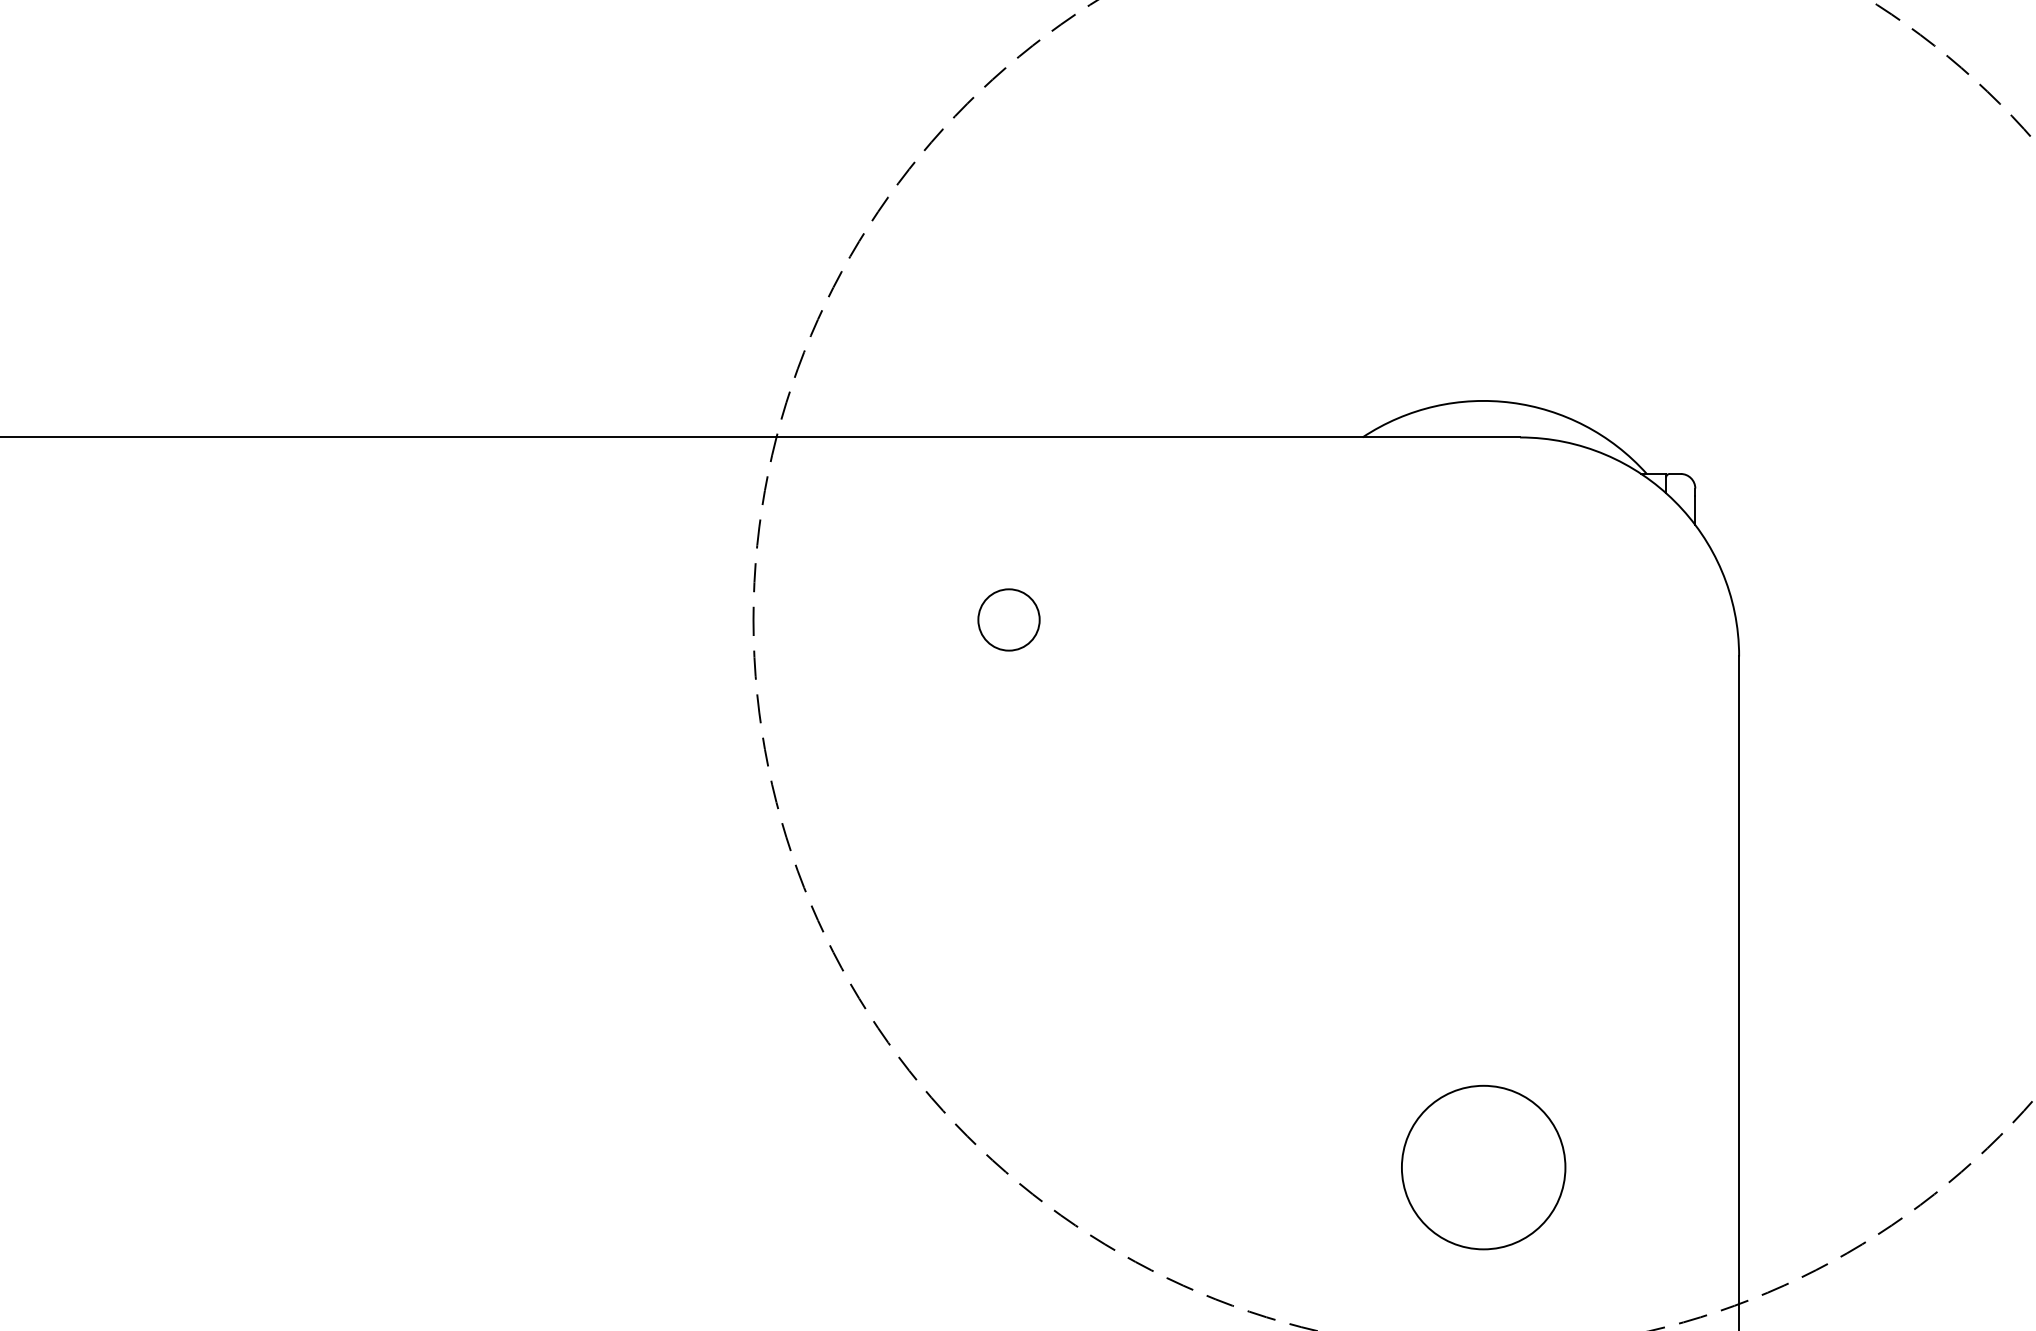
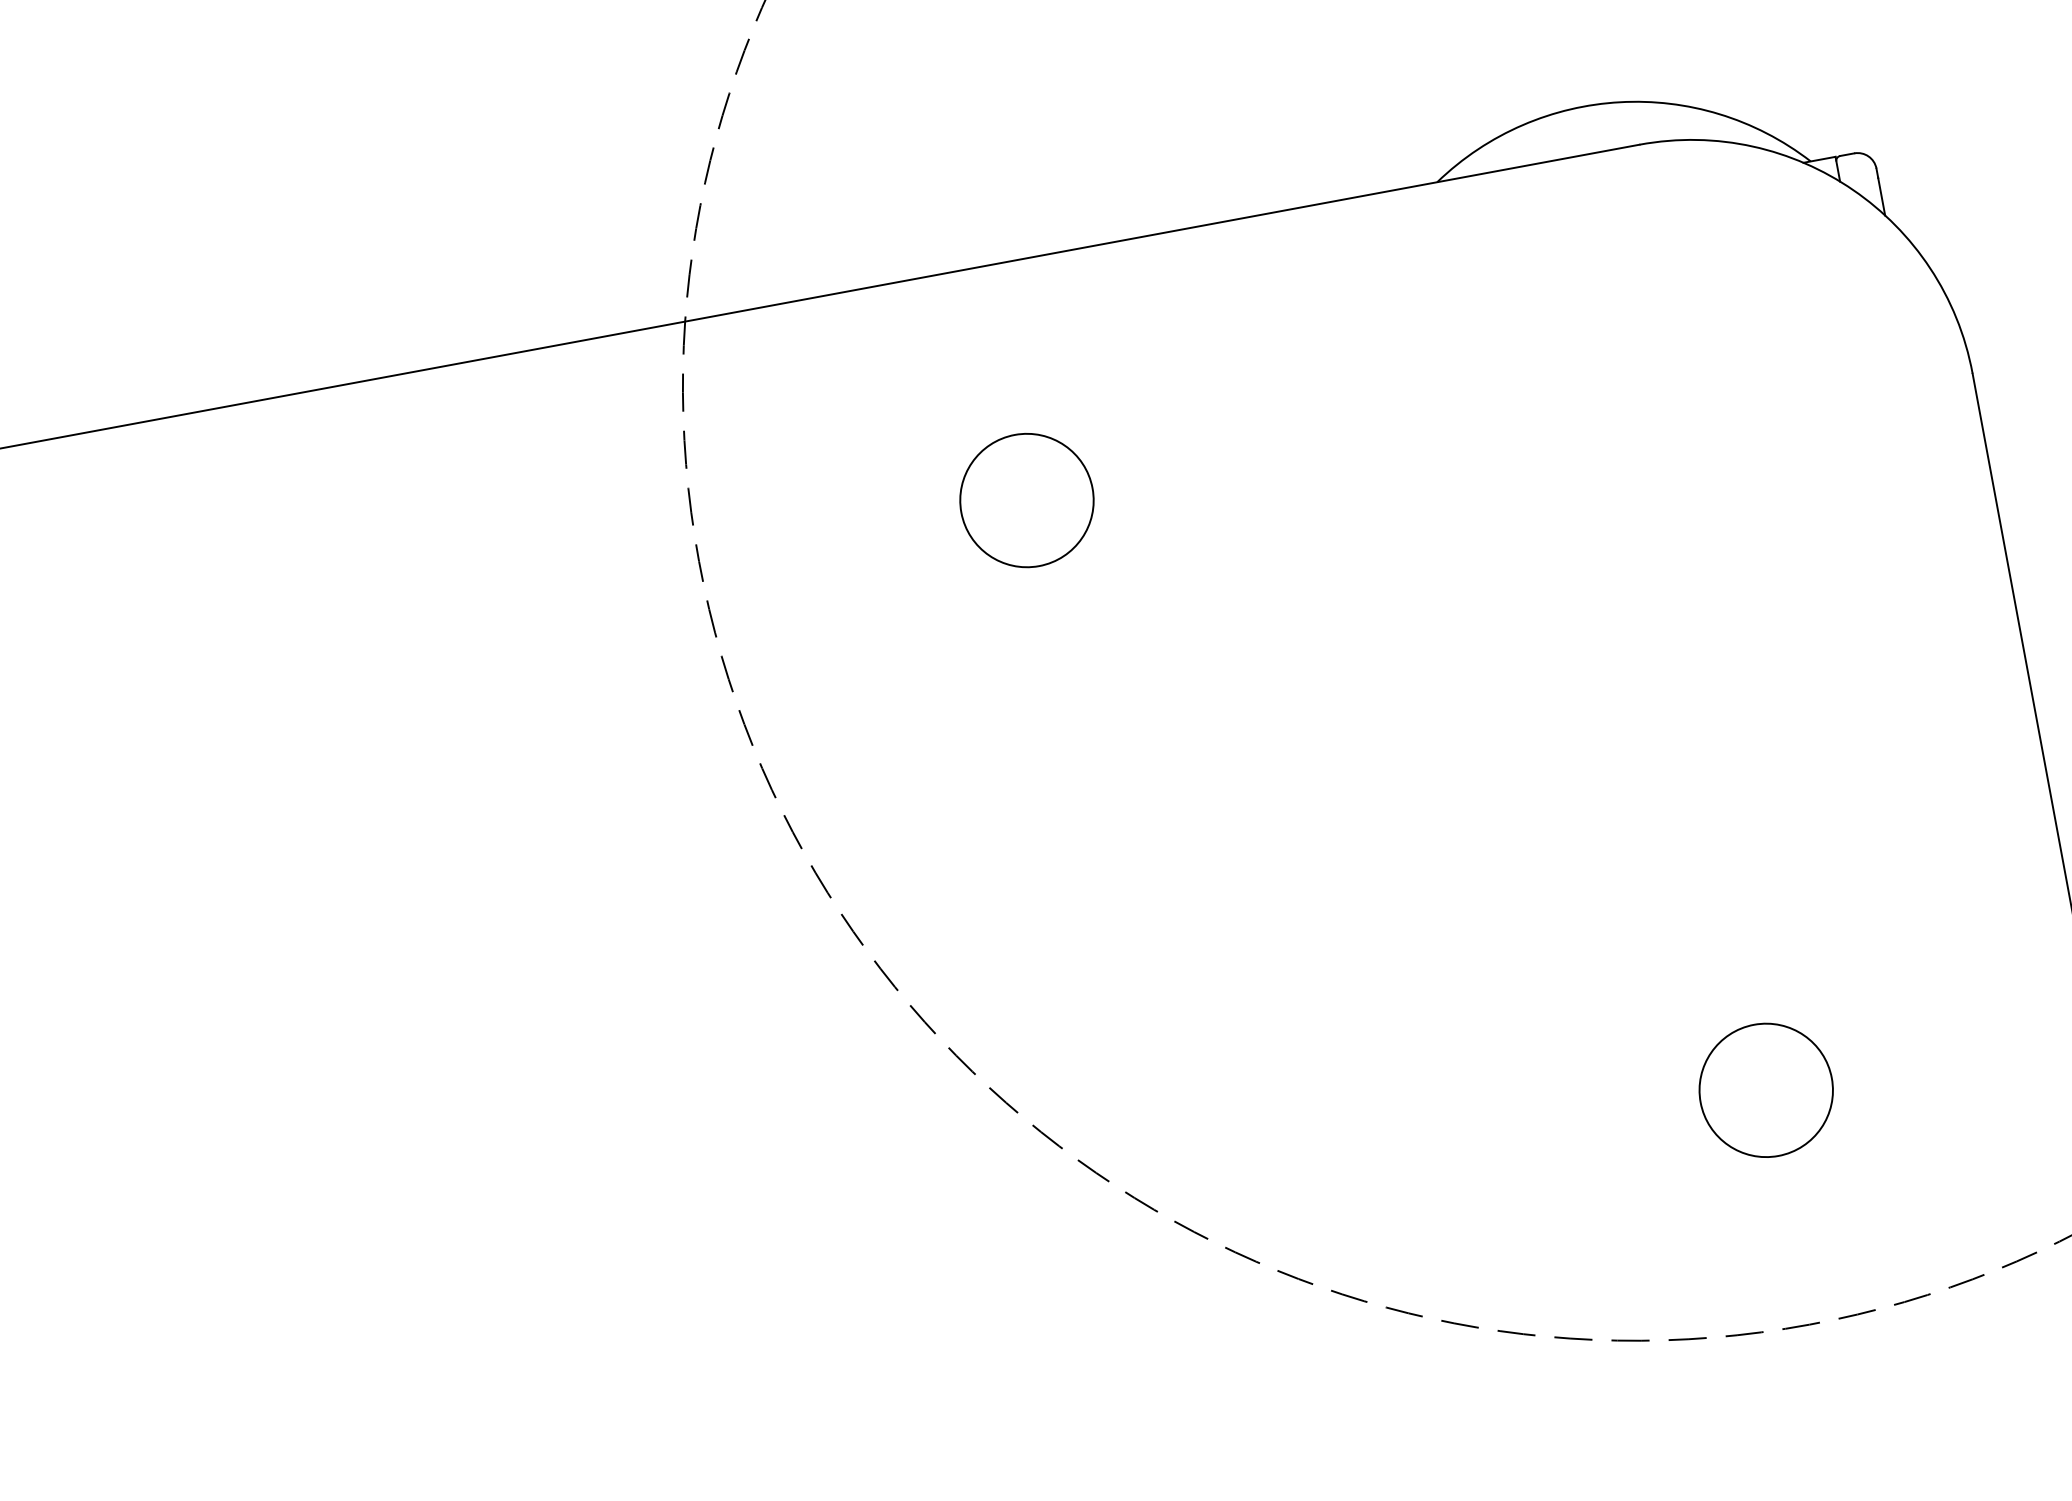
circle: (1008, 619) -> (1026, 500), size x1.67
circle: (1483, 1167) -> (1766, 1090), size x0.62

